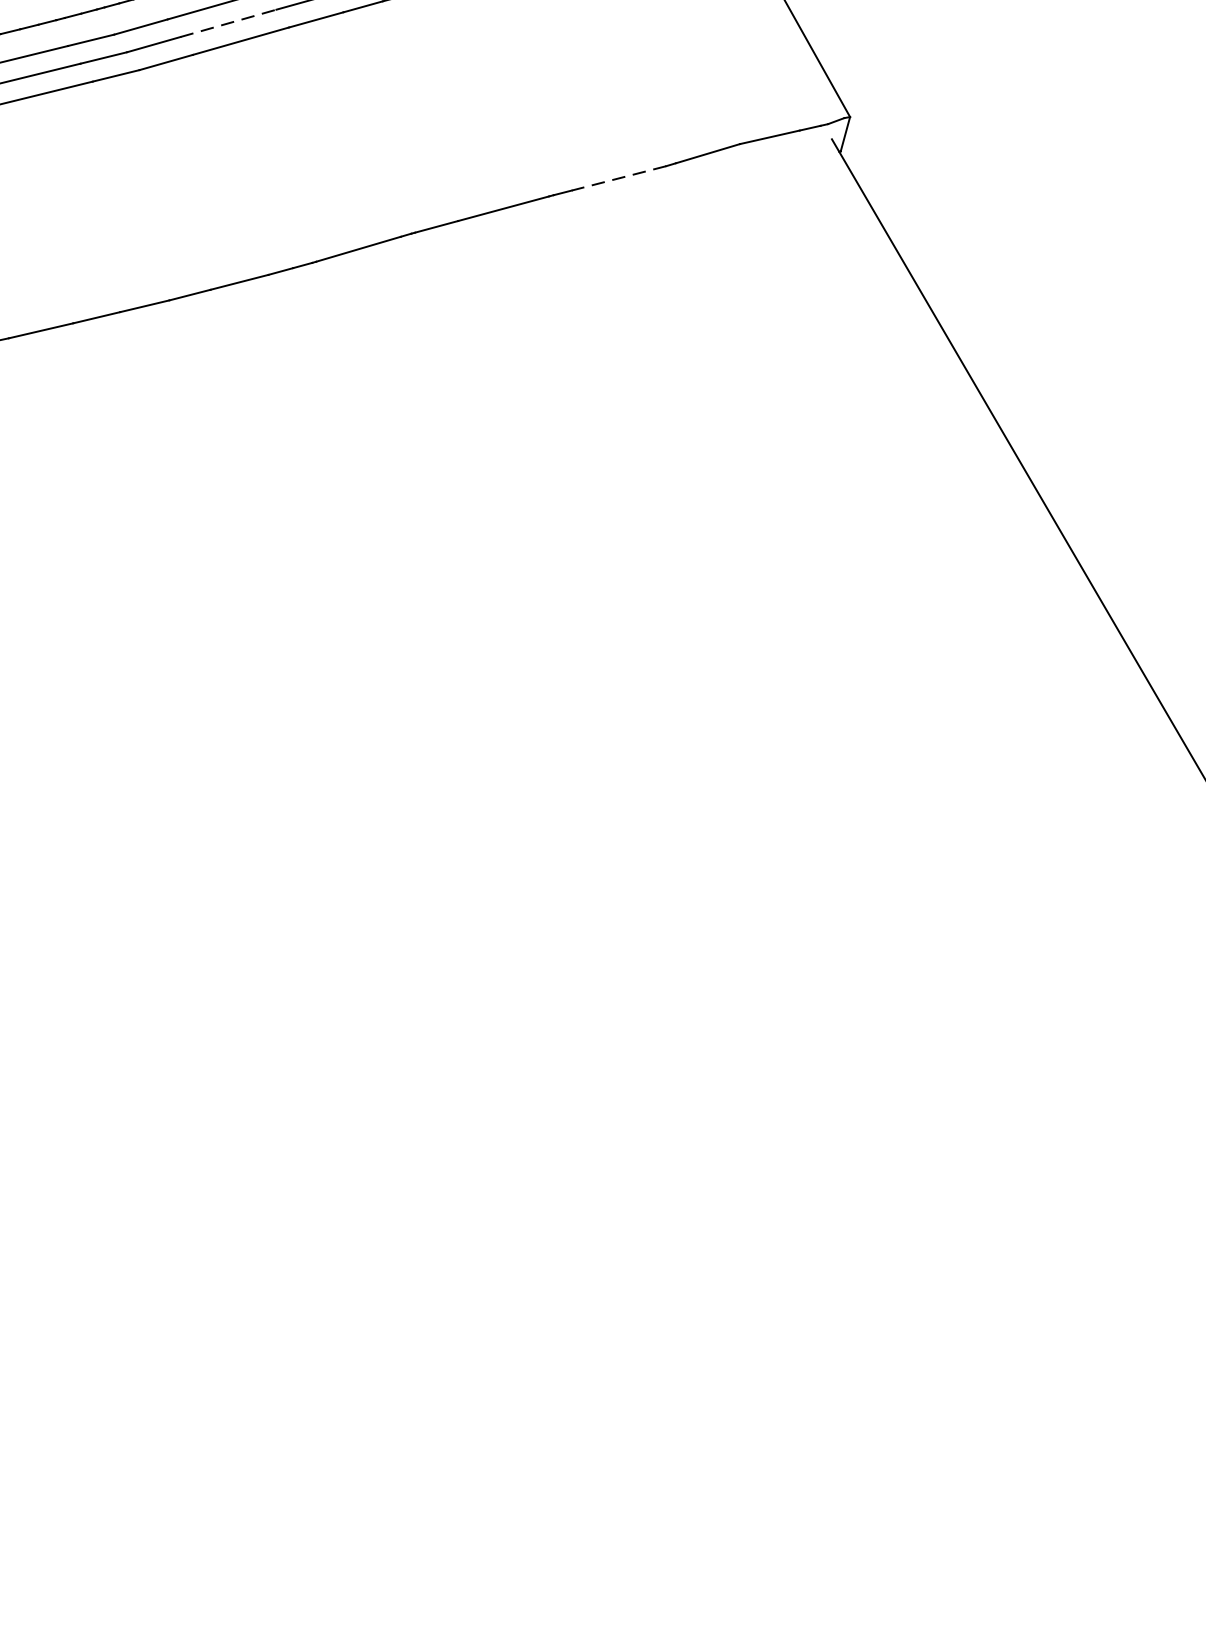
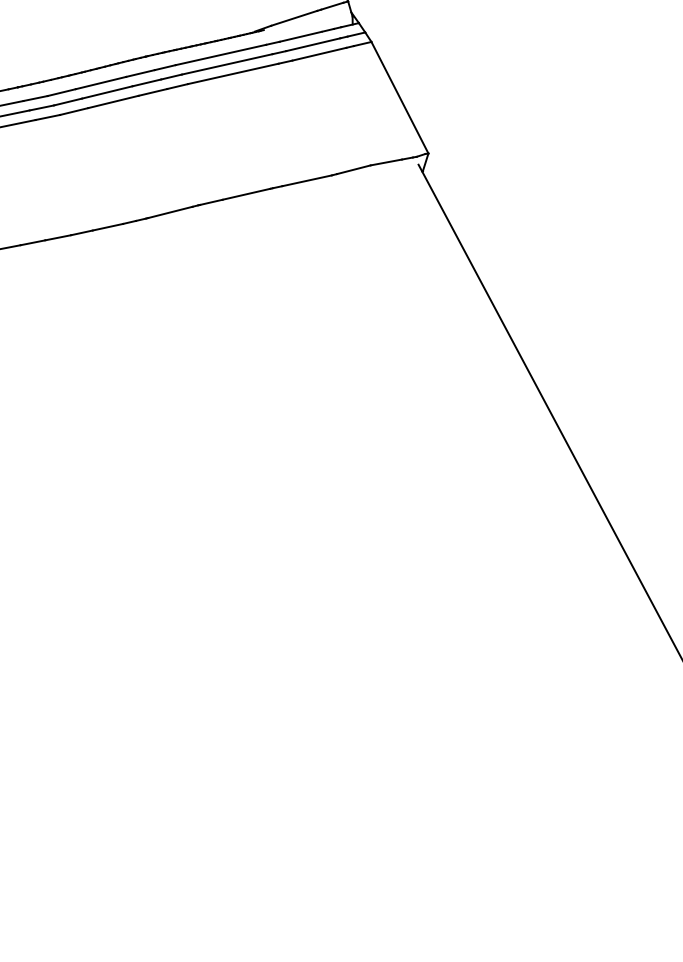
line: (228, 23) -> (107, 92), dashed -> solid
line: (617, 177) -> (306, 180), dashed -> solid

